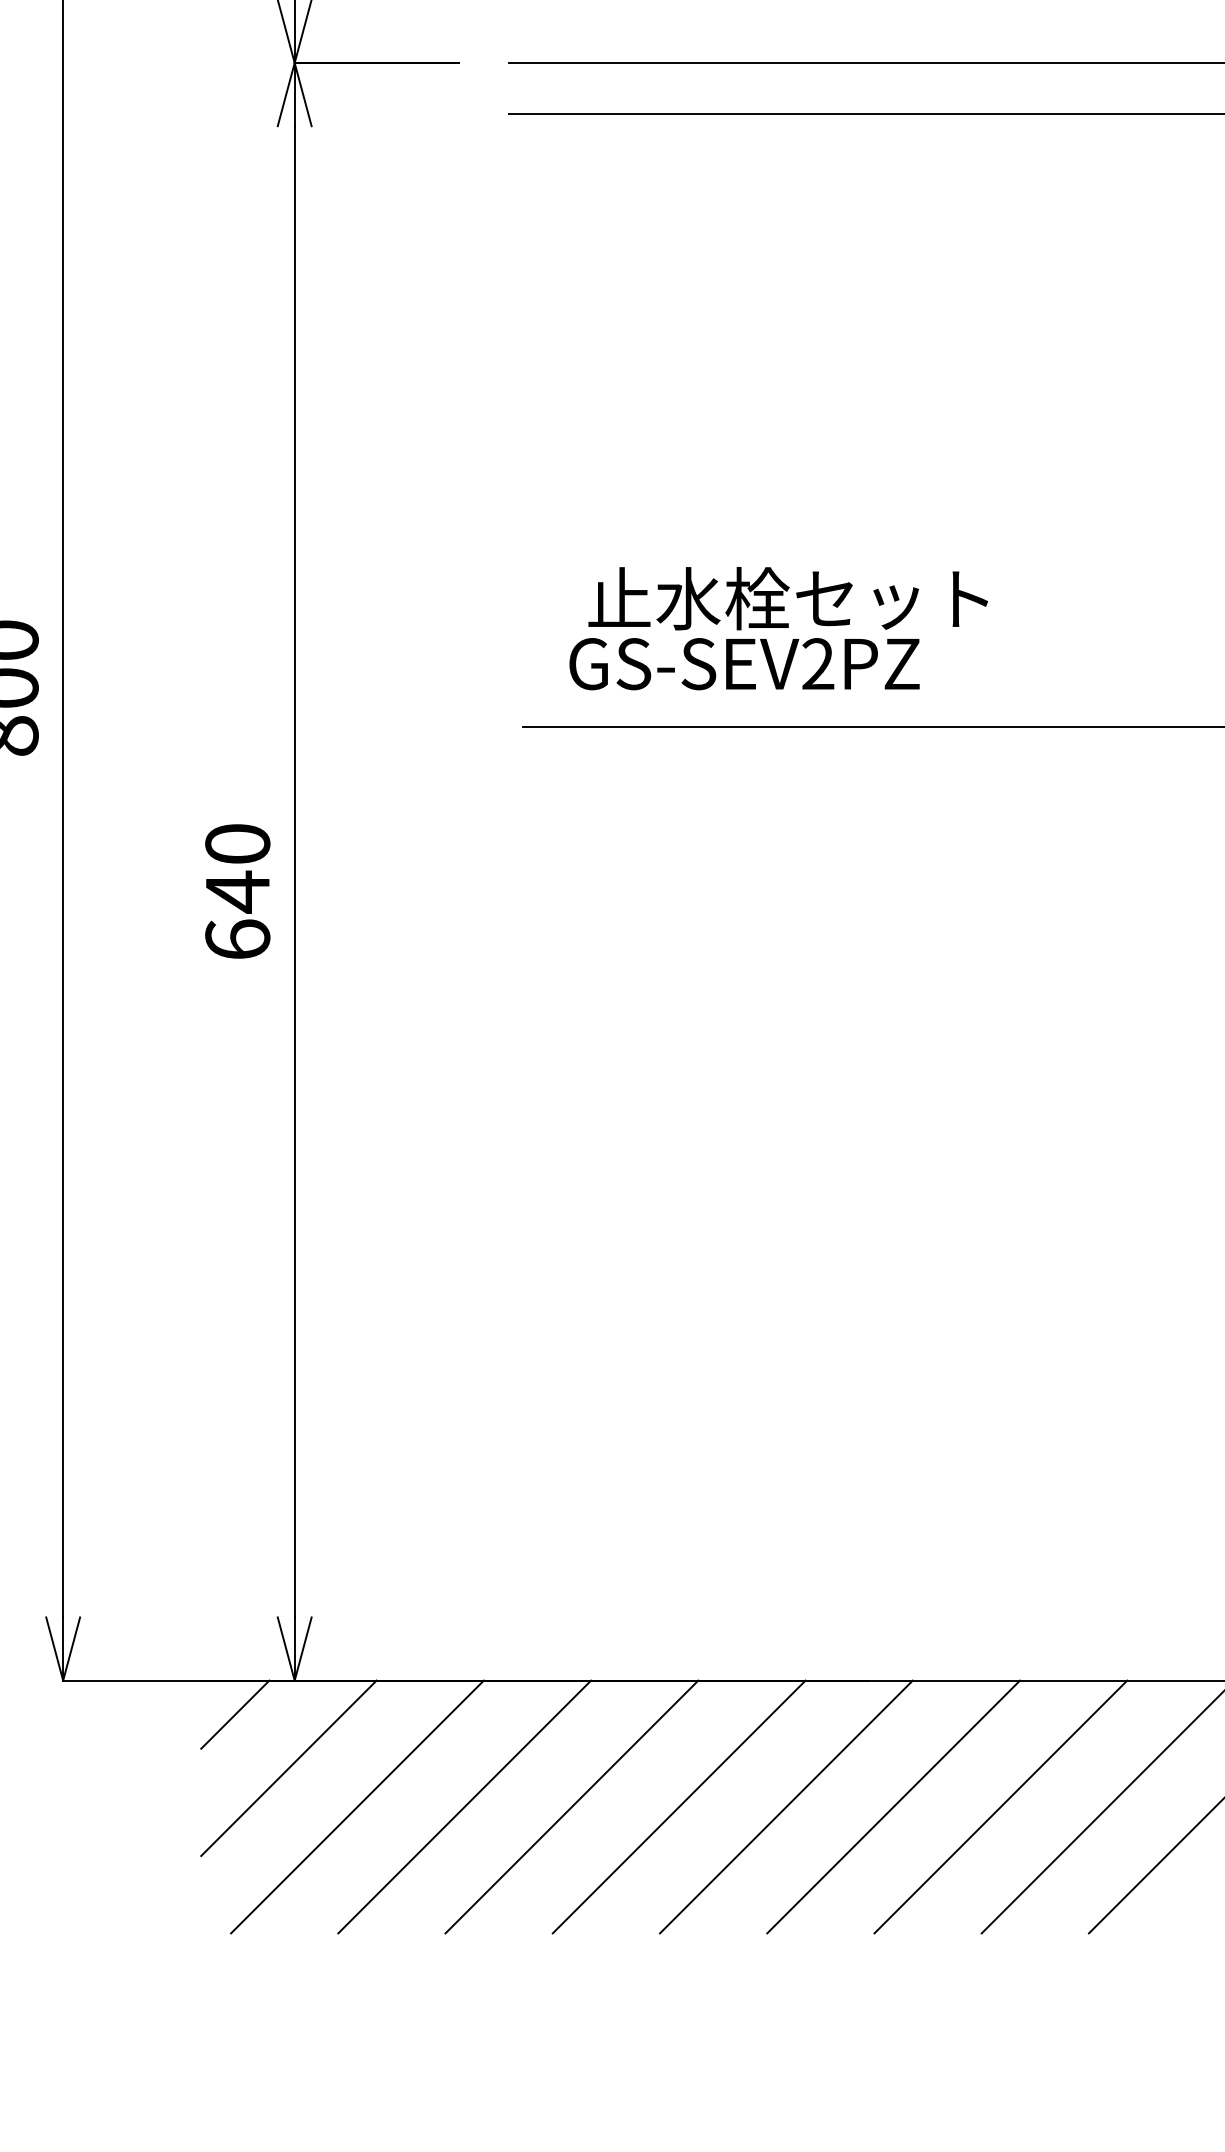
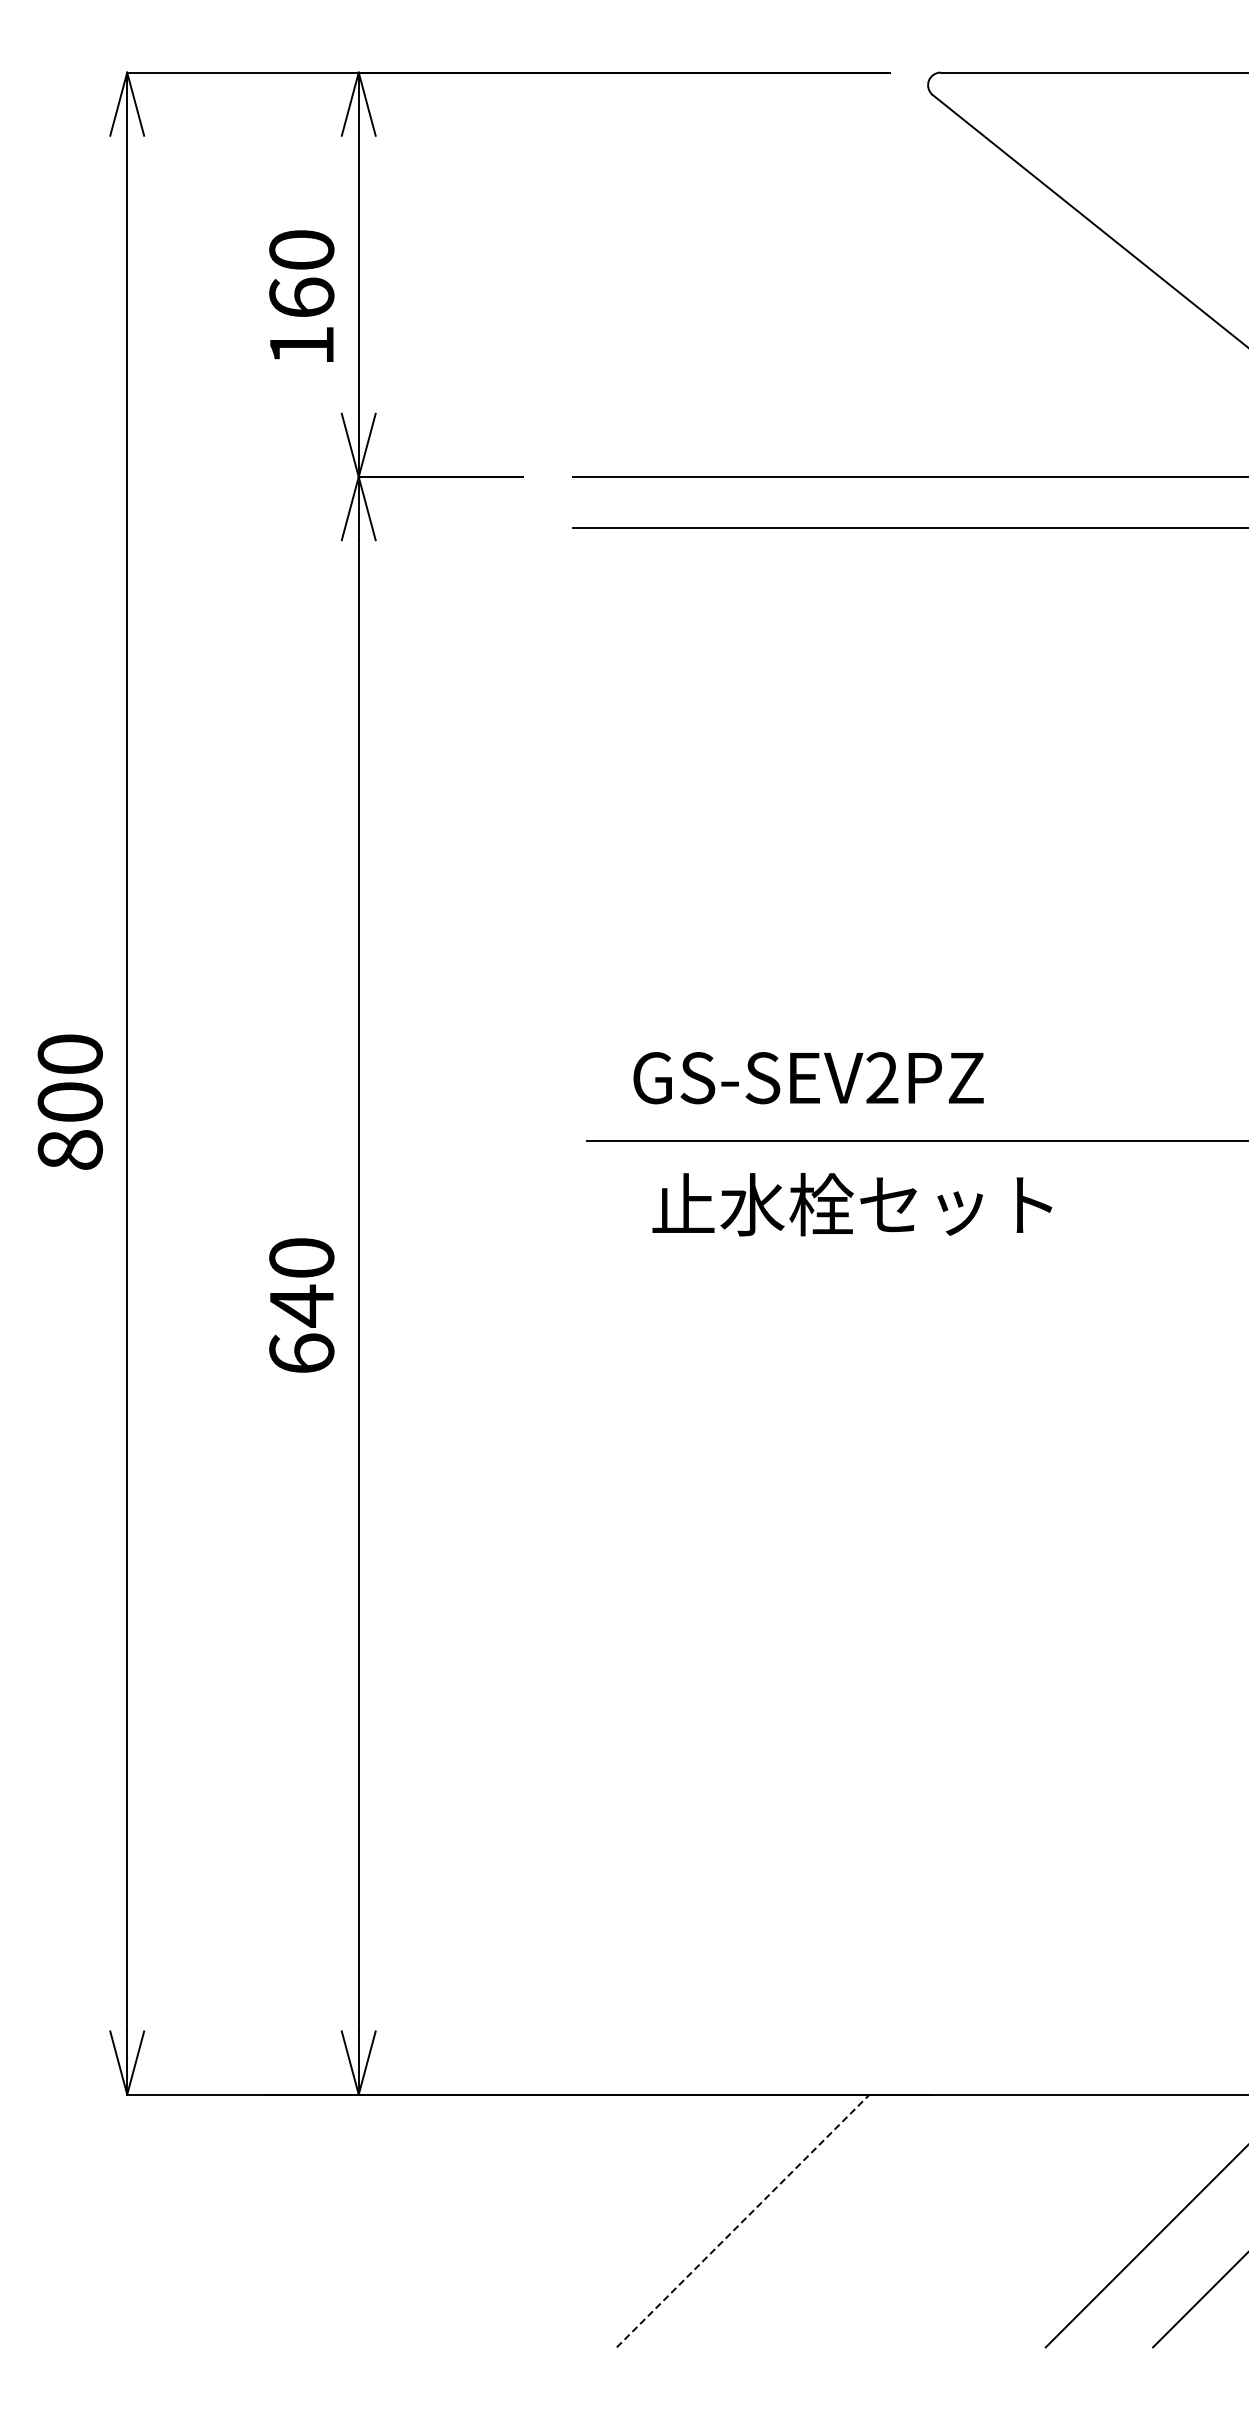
text: (788, 598) -> (852, 1204), moved
line: (235, 1714) -> (299, 2128), removed
line: (288, 1767) -> (352, 2181), removed
line: (357, 1806) -> (421, 2220), removed
line: (464, 1806) -> (528, 2220), removed
line: (571, 1806) -> (635, 2220), removed
line: (786, 1806) -> (850, 2220), removed
line: (893, 1806) -> (957, 2220), removed
line: (1000, 1806) -> (1064, 2220), removed
line: (679, 1807) -> (743, 2221), solid -> dashed

